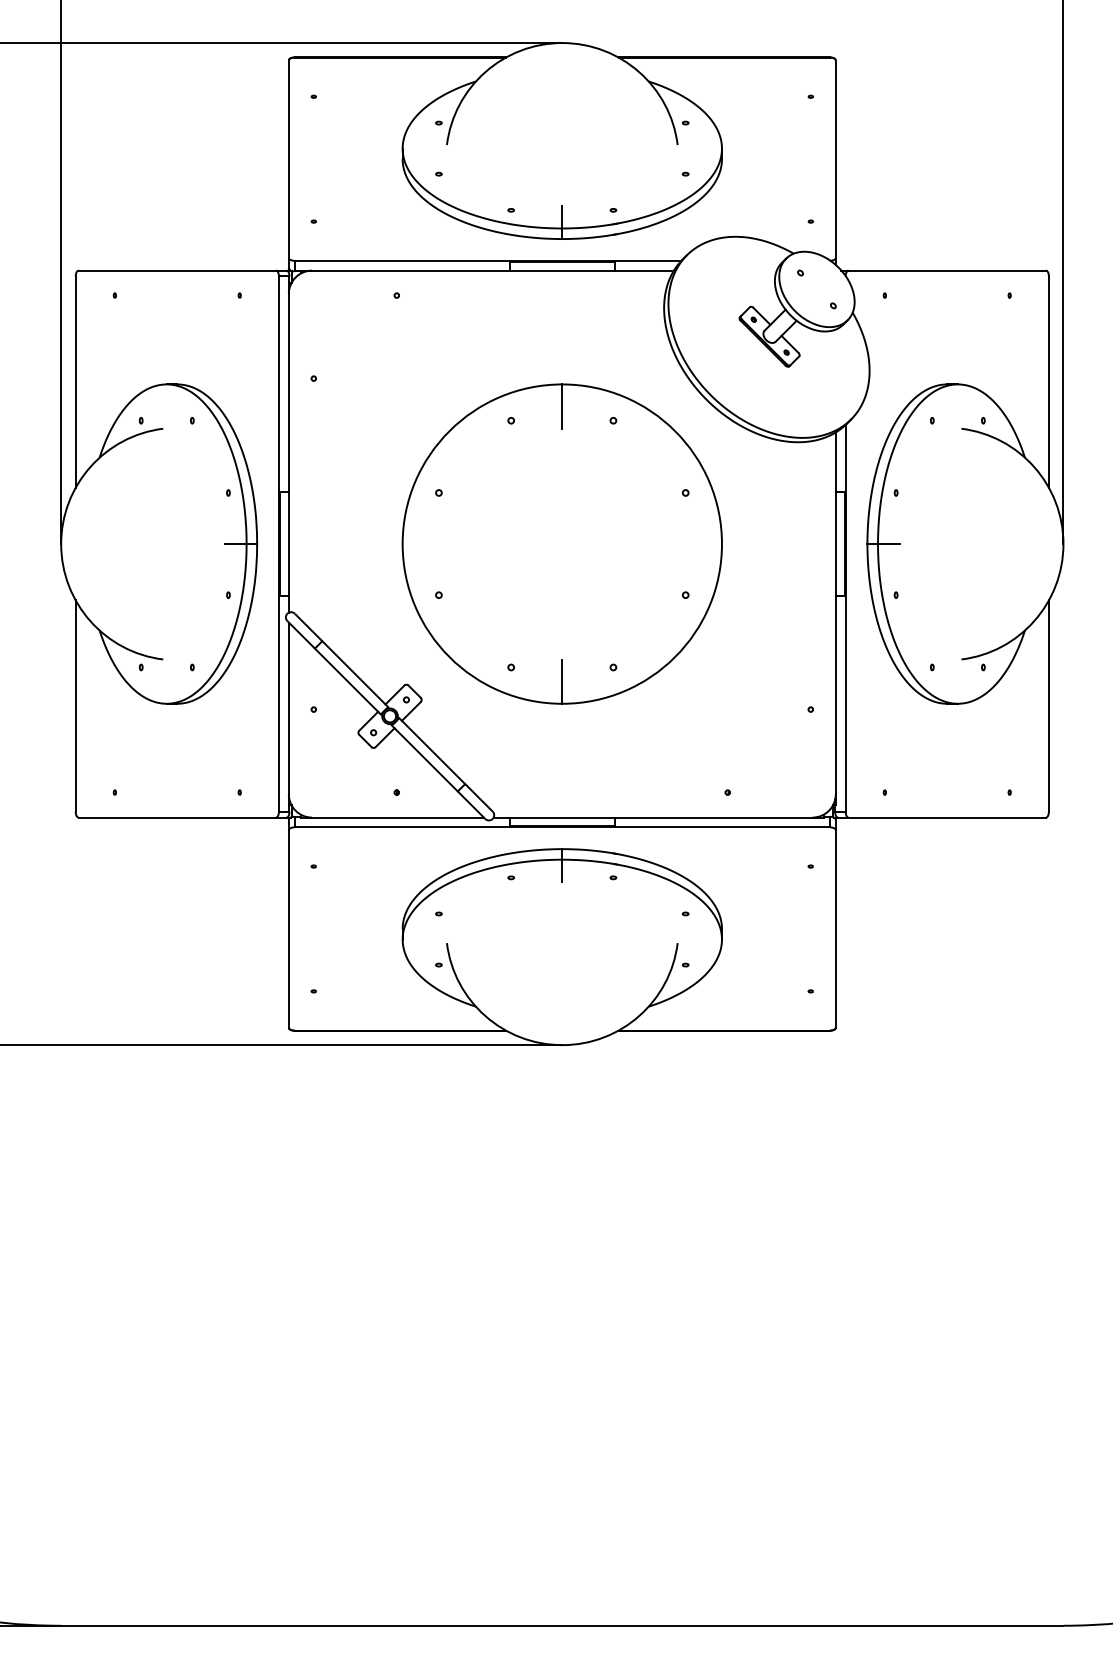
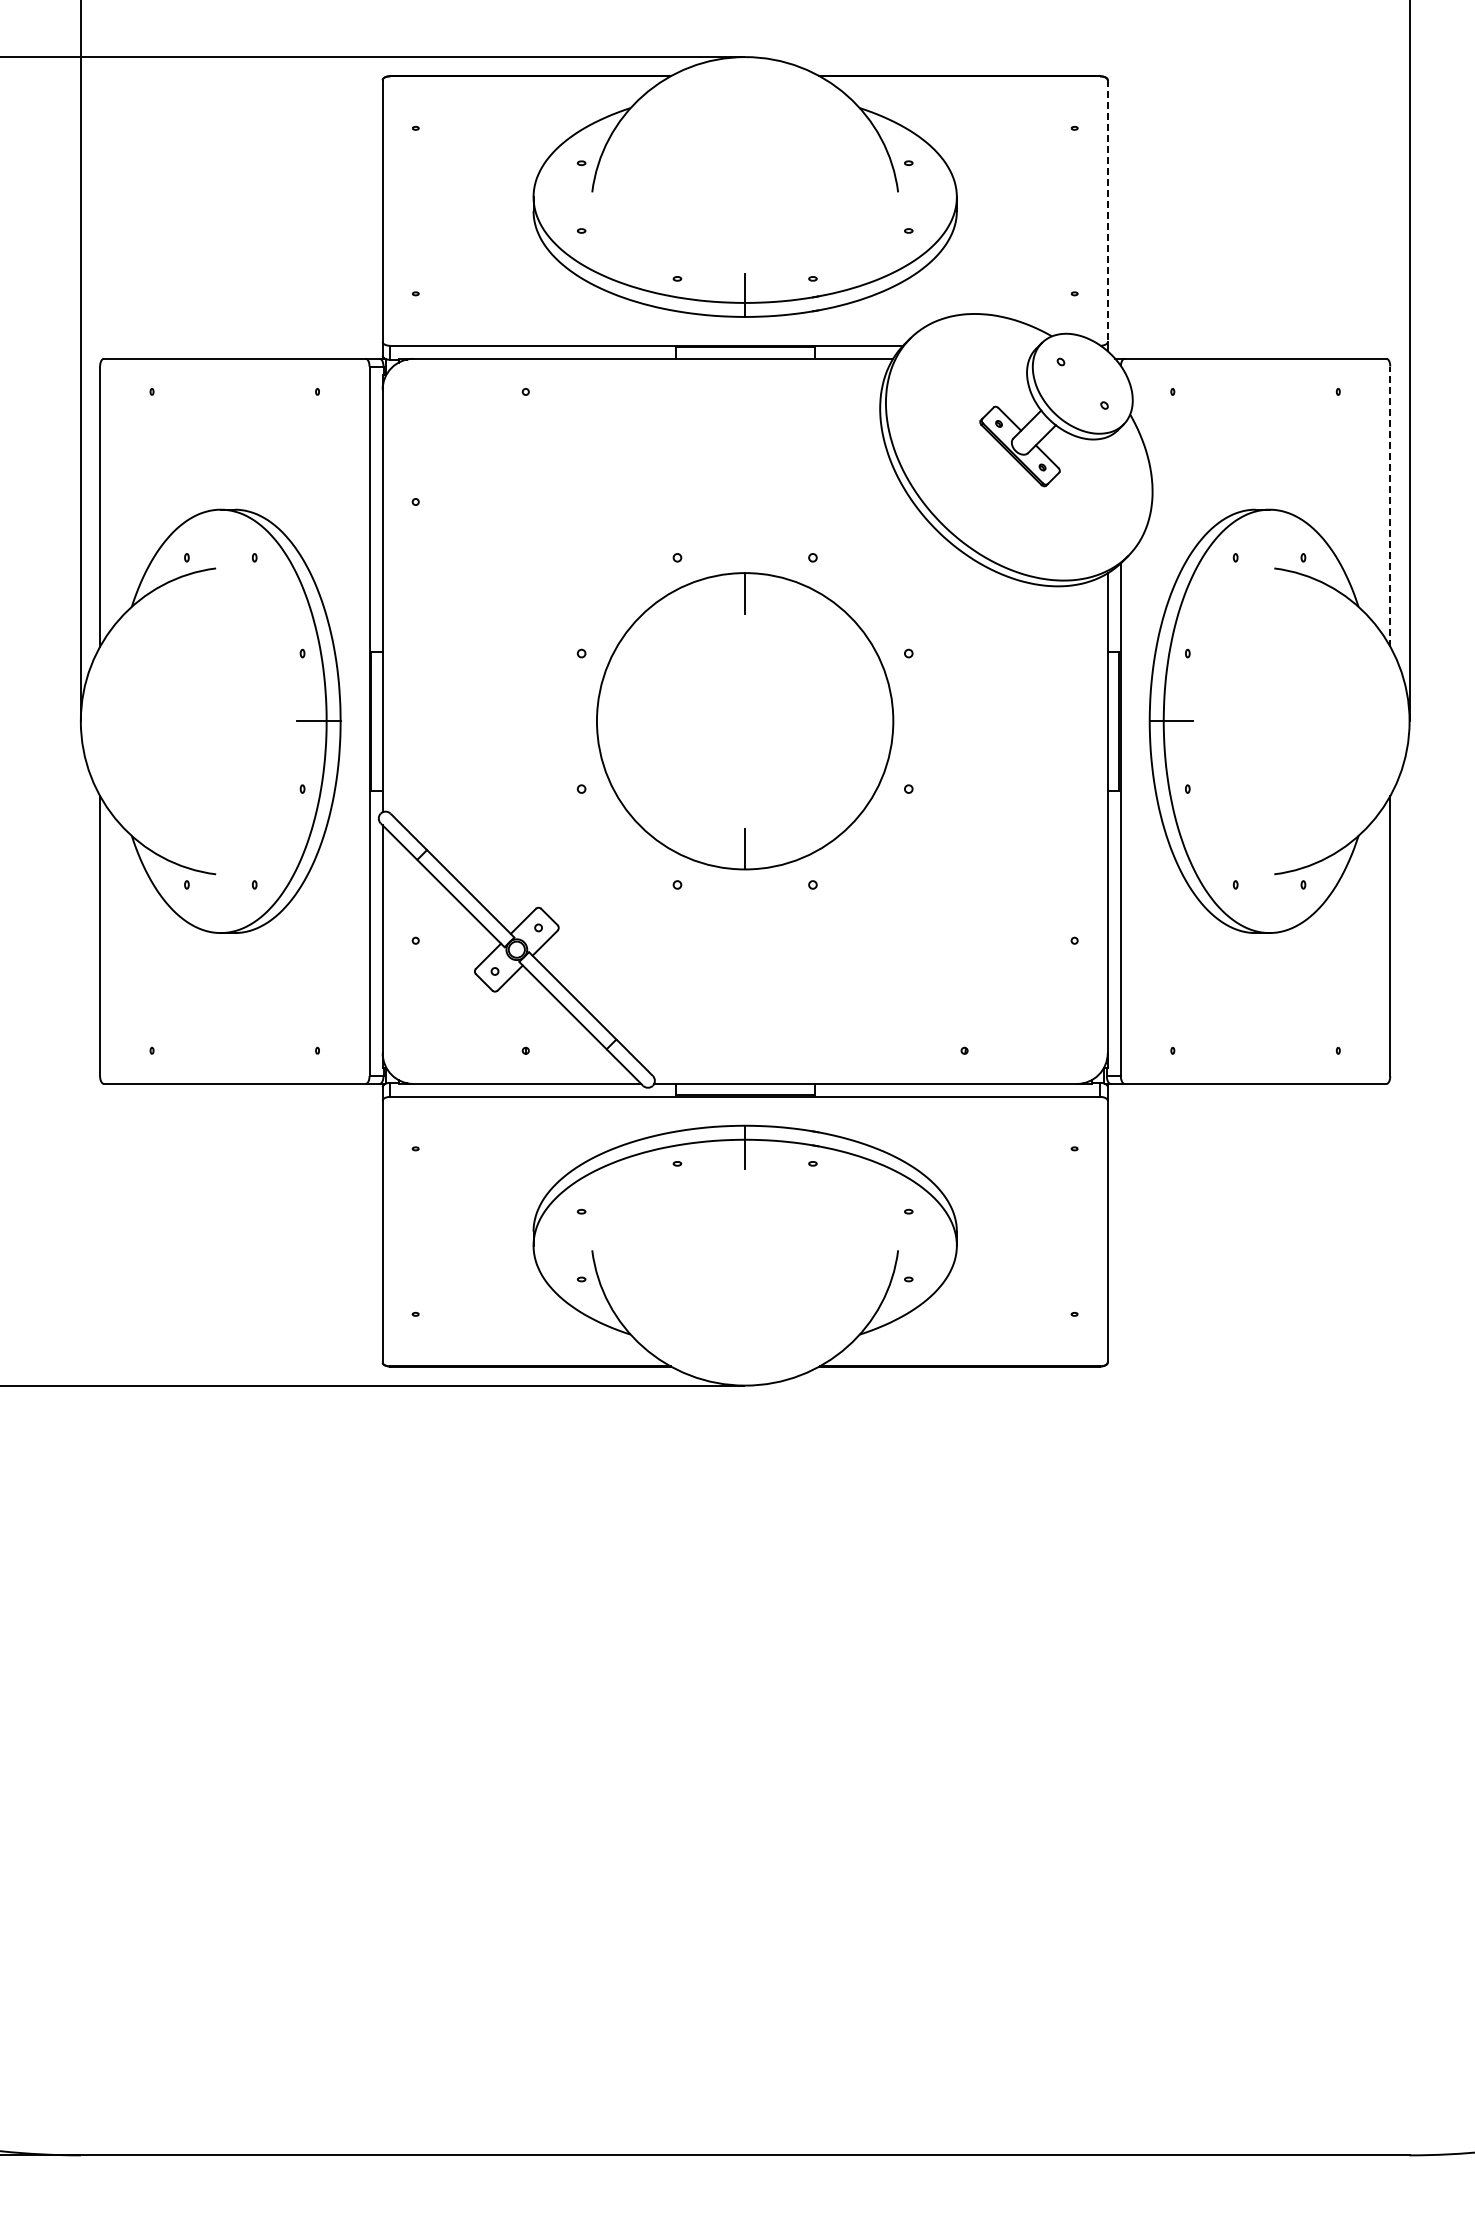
line: (835, 159) -> (1107, 211), solid -> dashed
line: (1049, 382) -> (1390, 506), solid -> dashed
part: (561, 543) -> (744, 720), size x0.7

